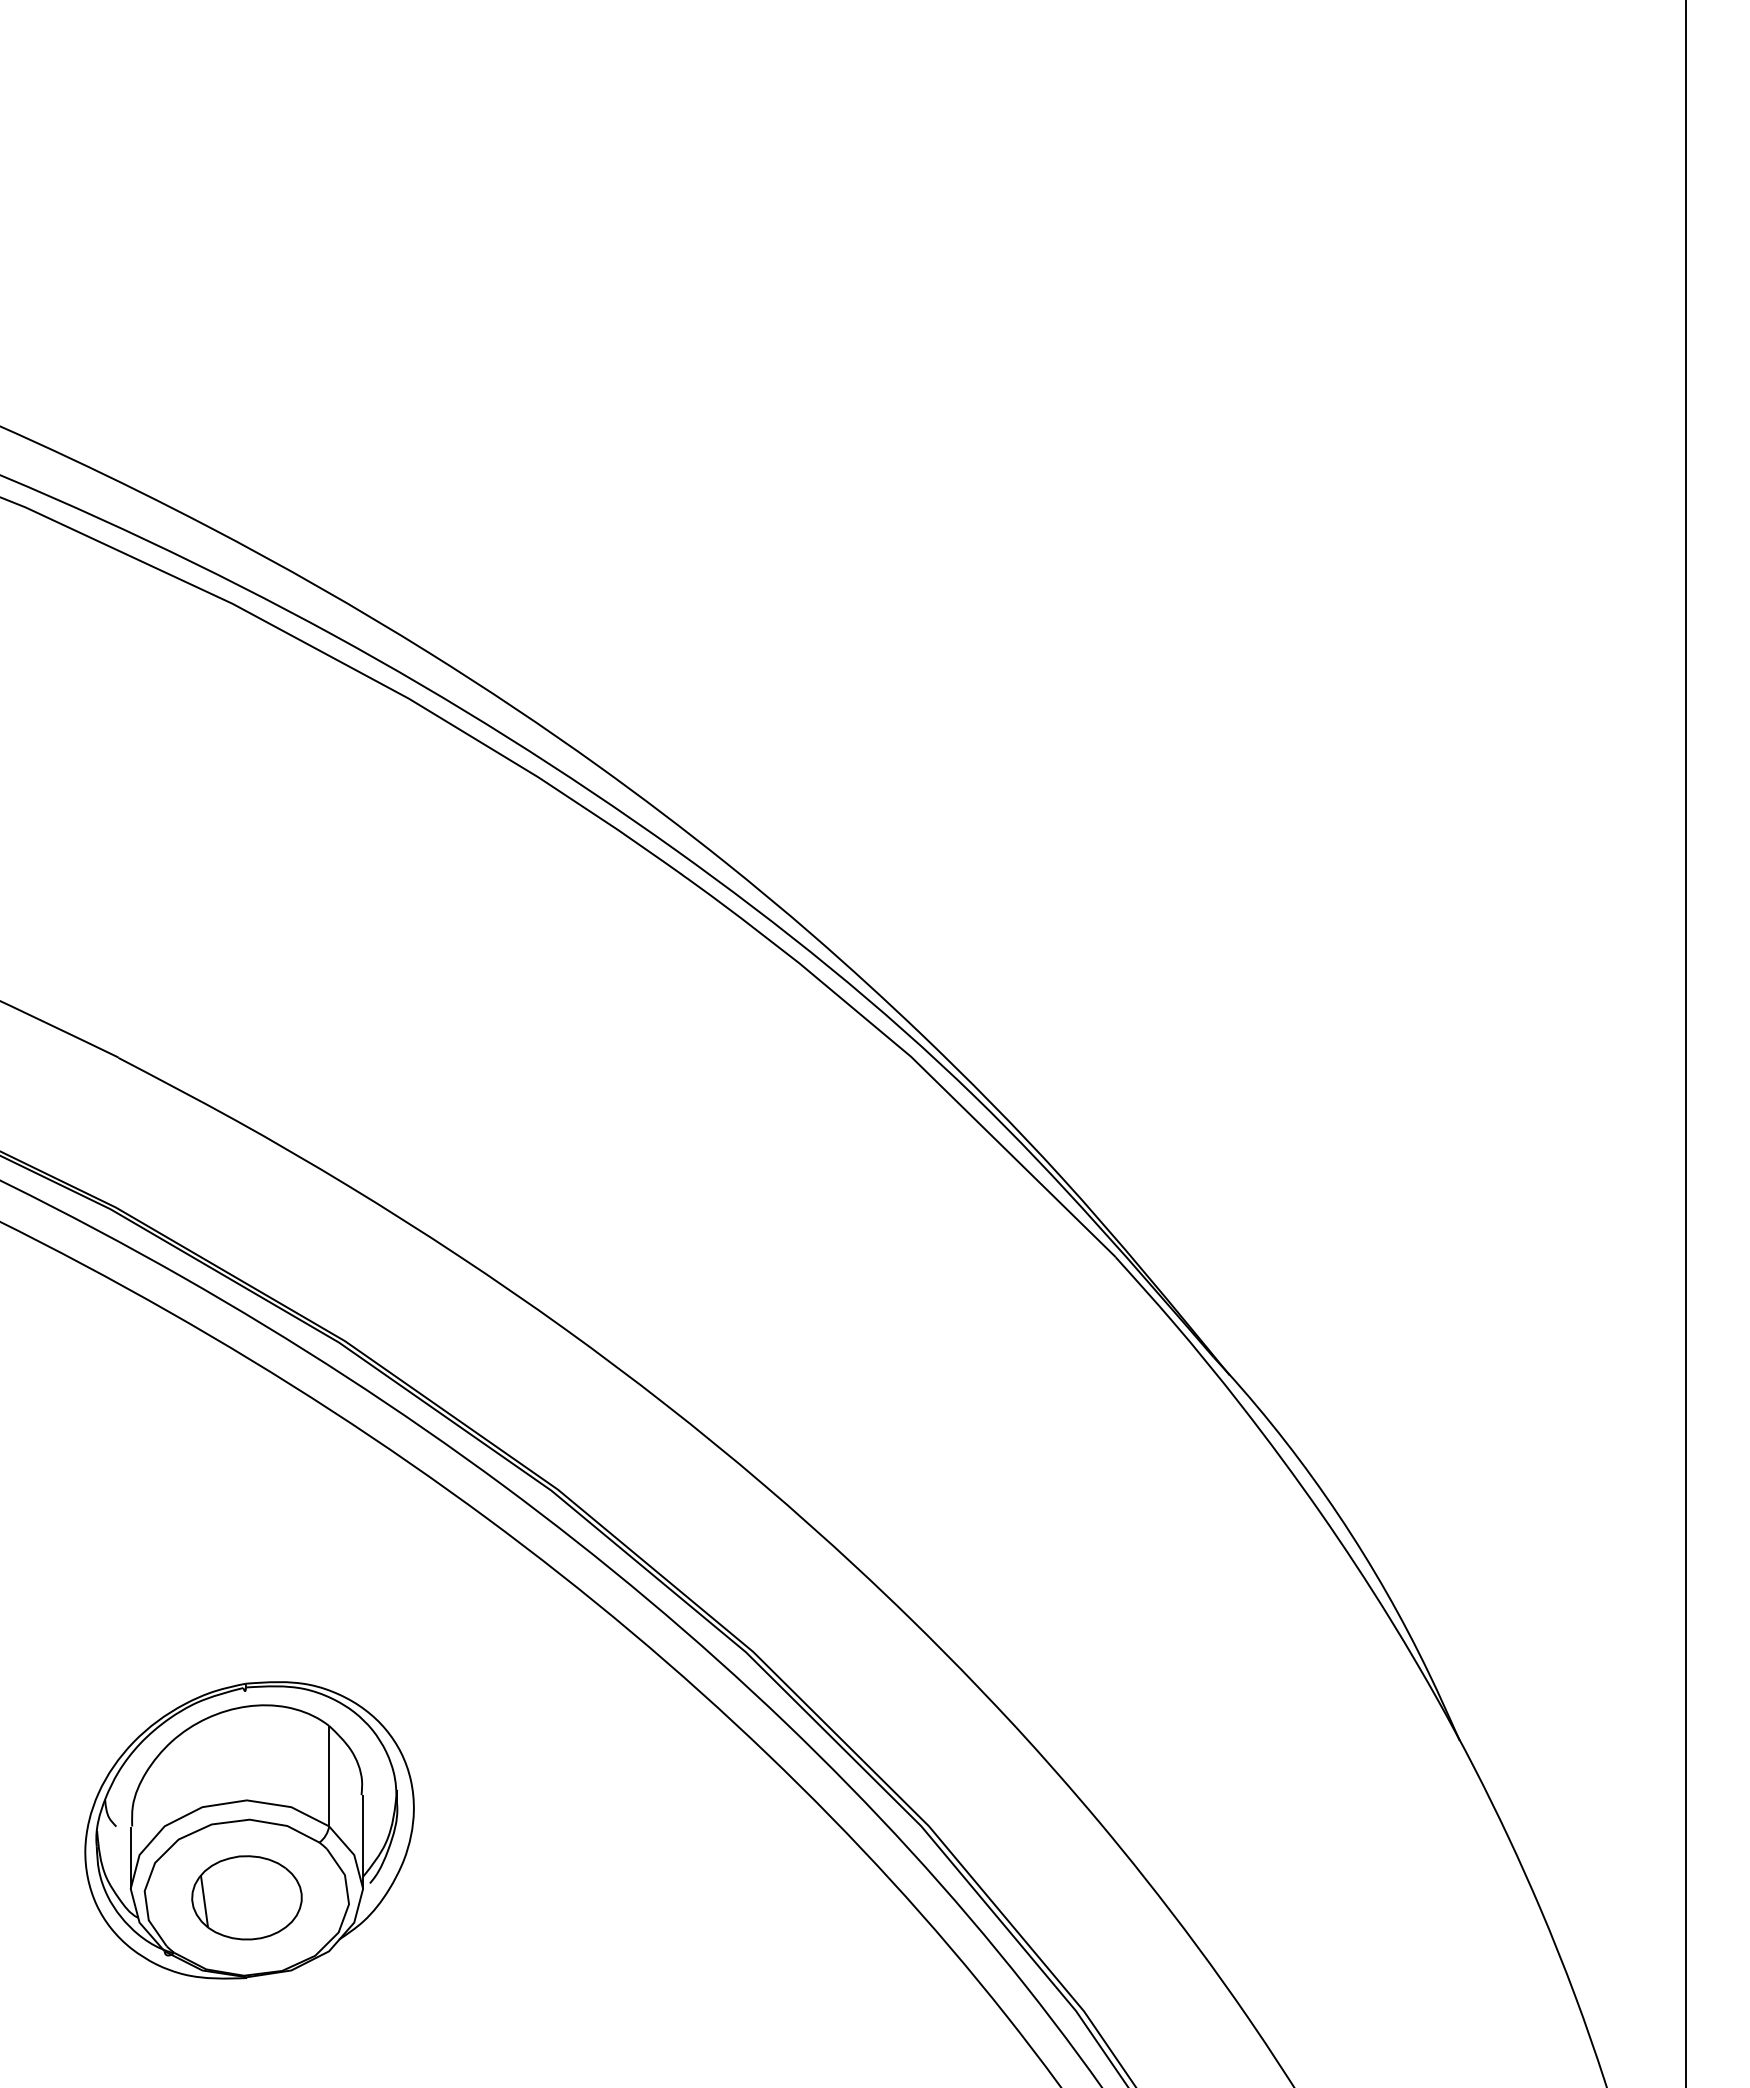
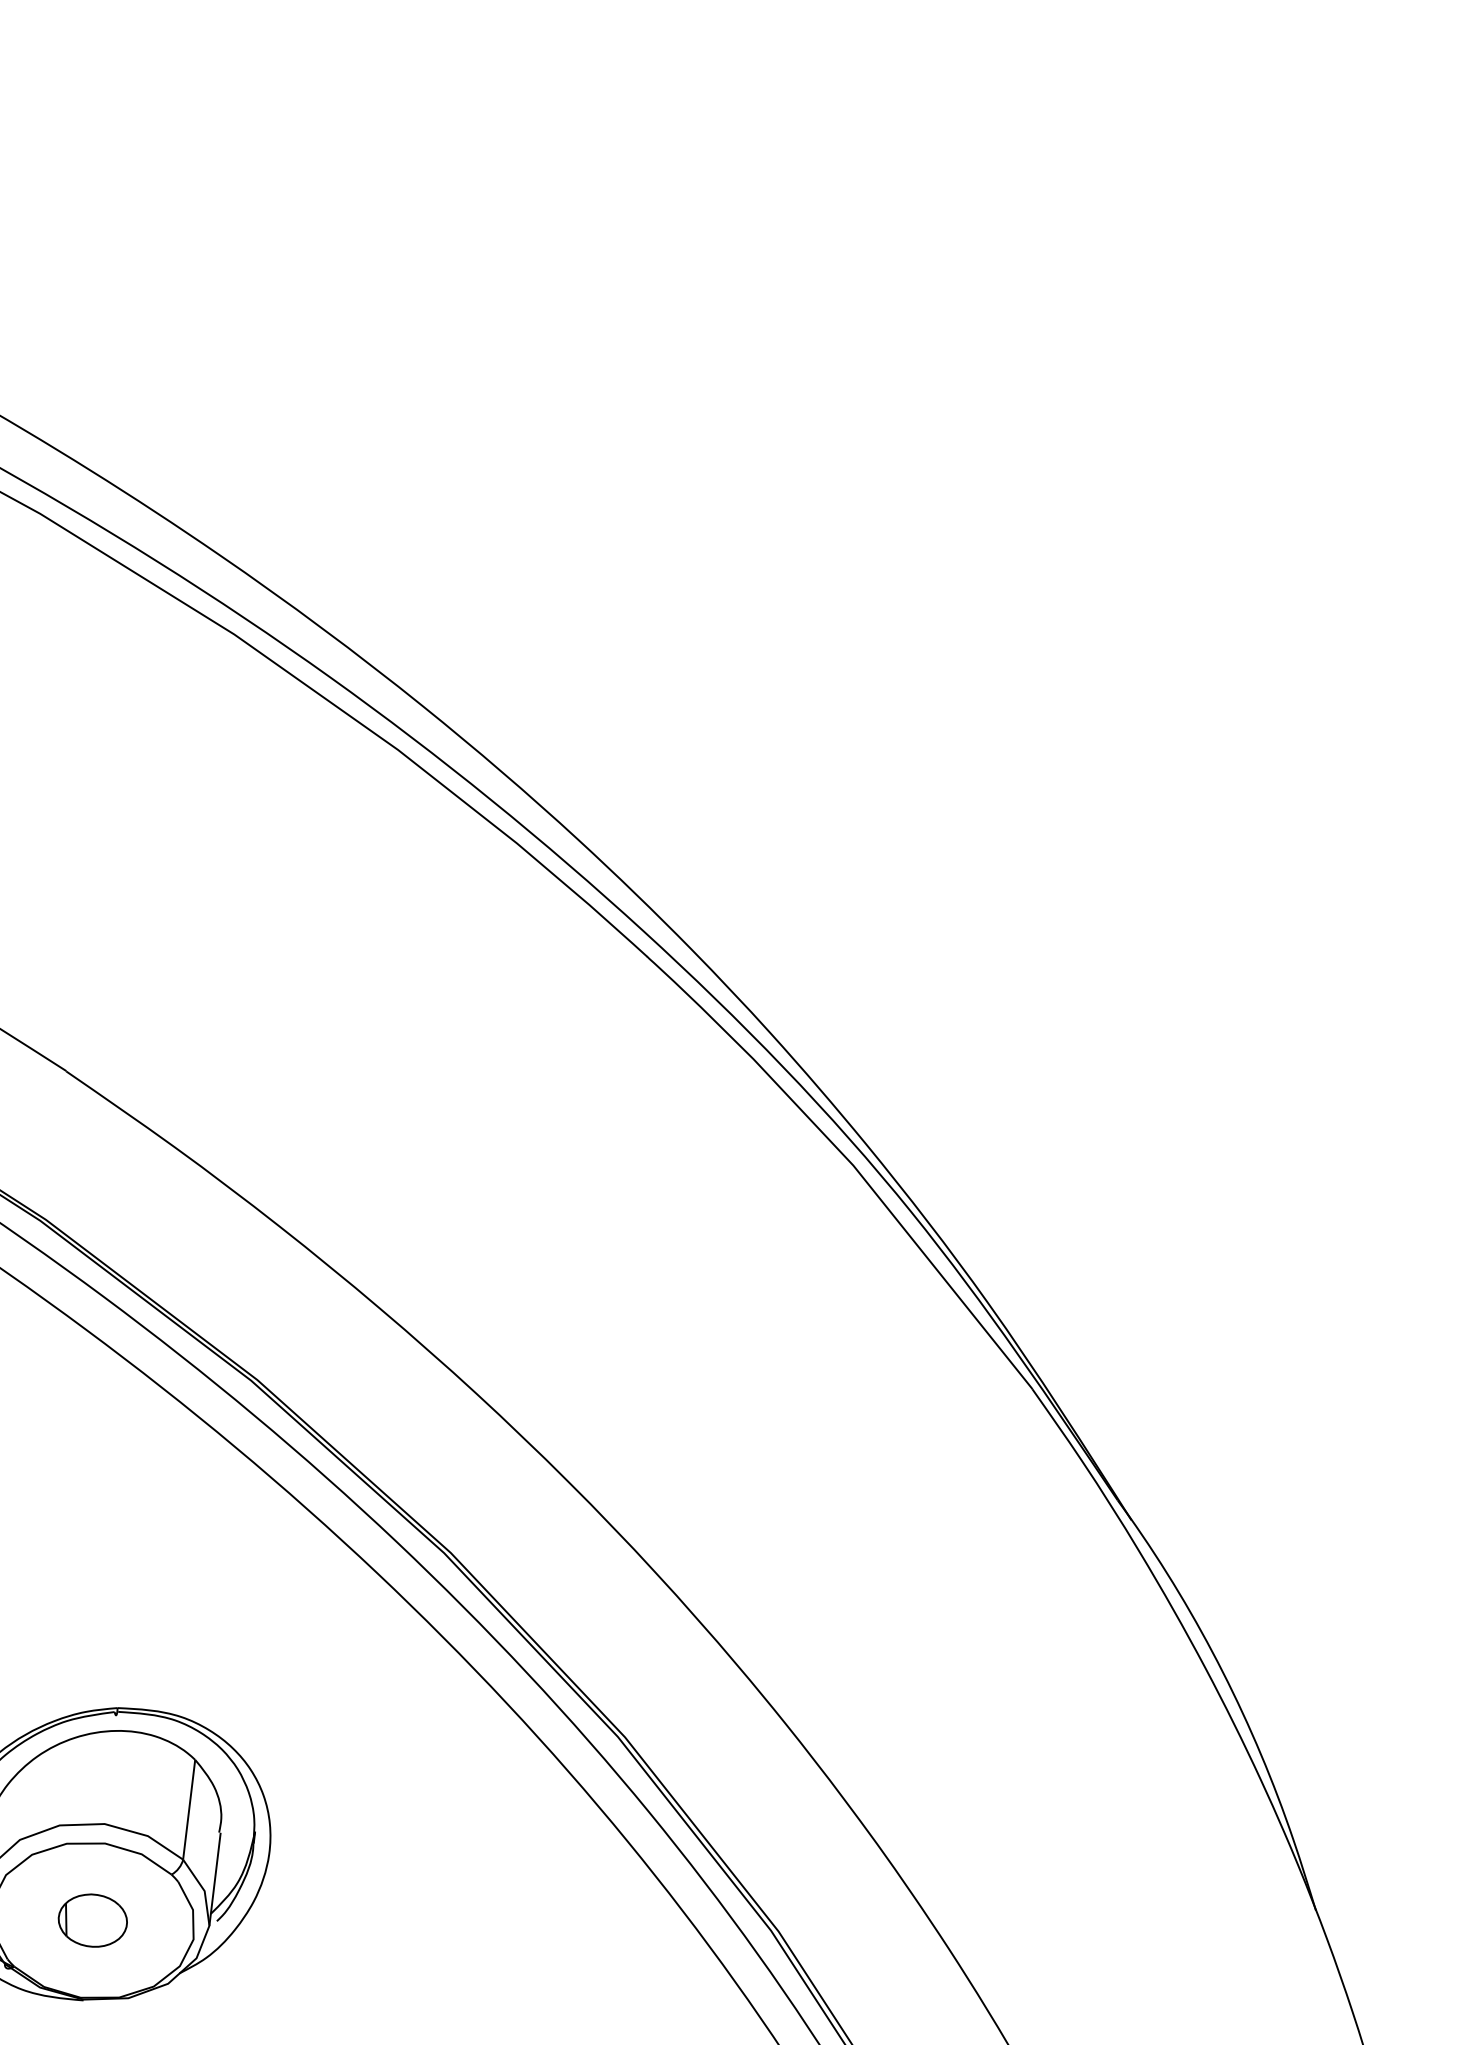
part: (246, 1897) -> (92, 1920), size x0.62

